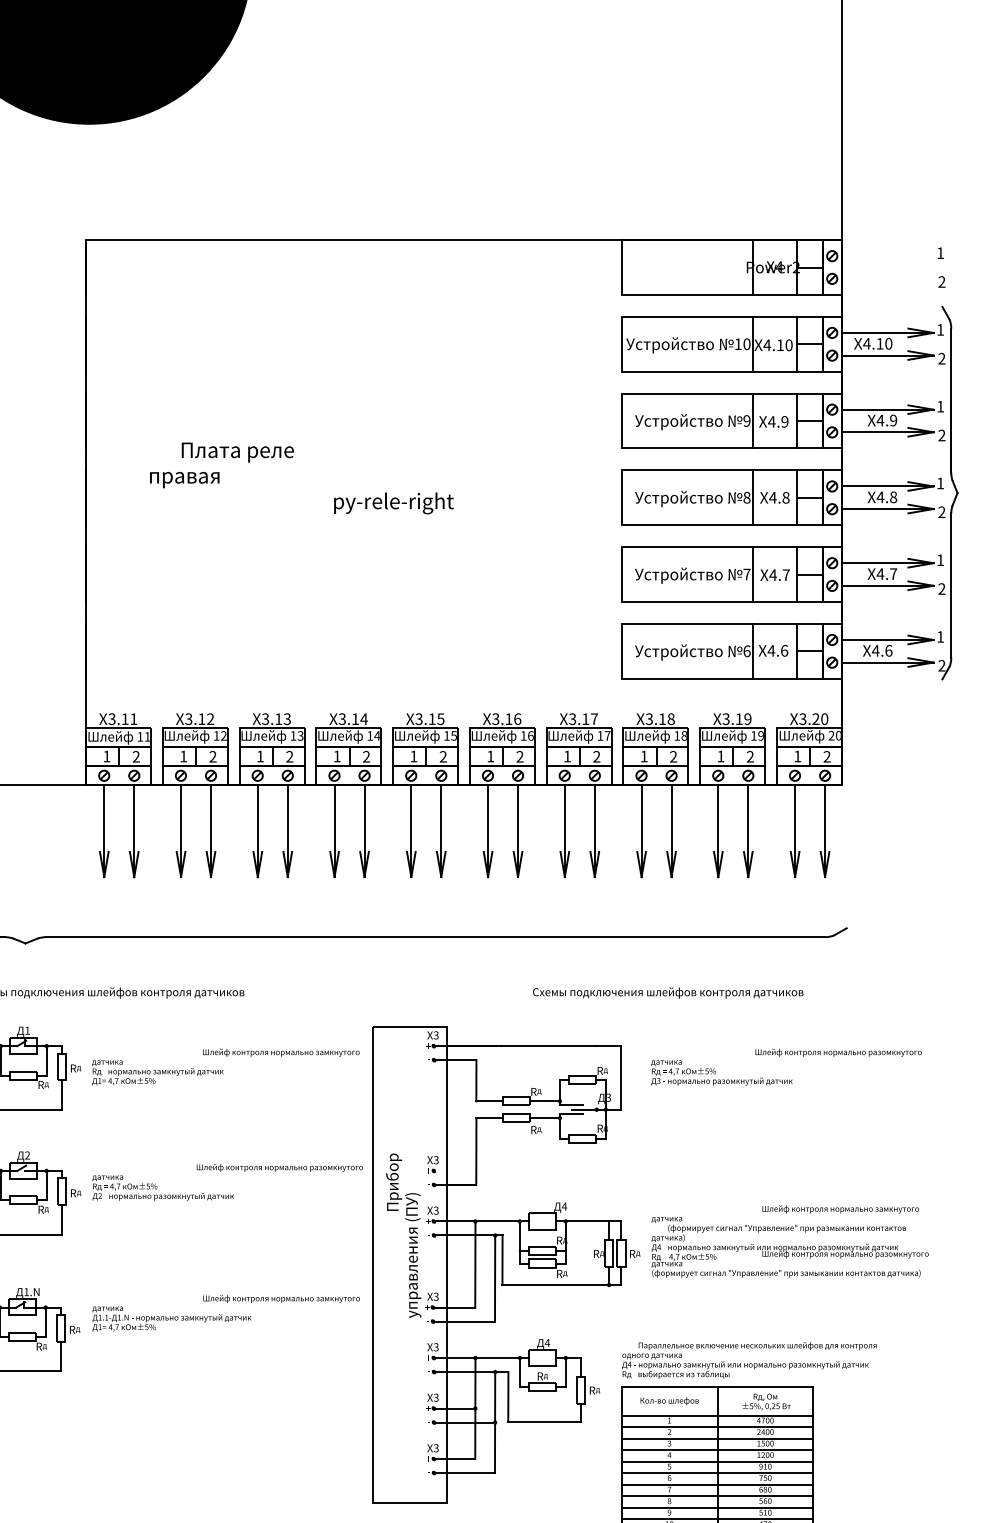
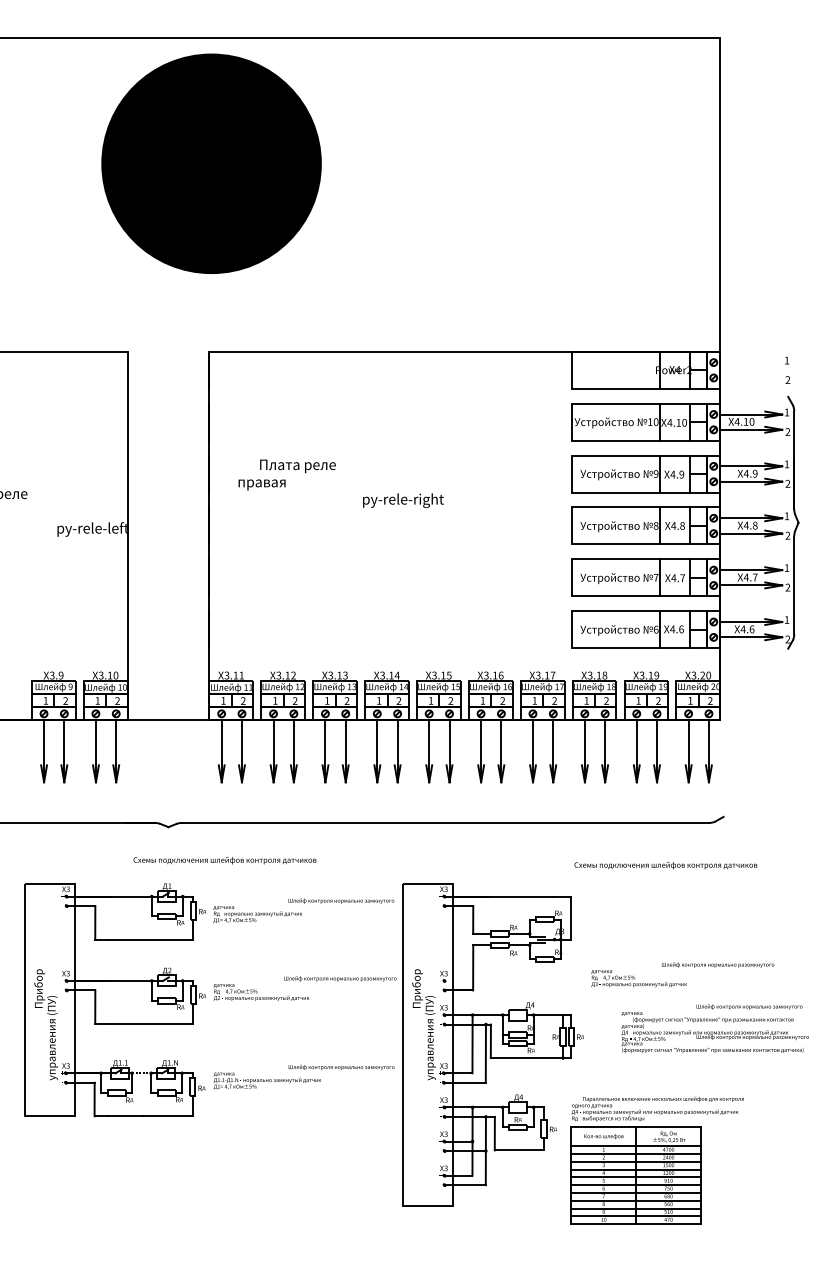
text: (300, 477) -> (340, 483), moved
text: (667, 992) -> (665, 865), moved
text: (785, 1066) -> (682, 974), moved
text: (788, 1241) -> (714, 1028), moved

